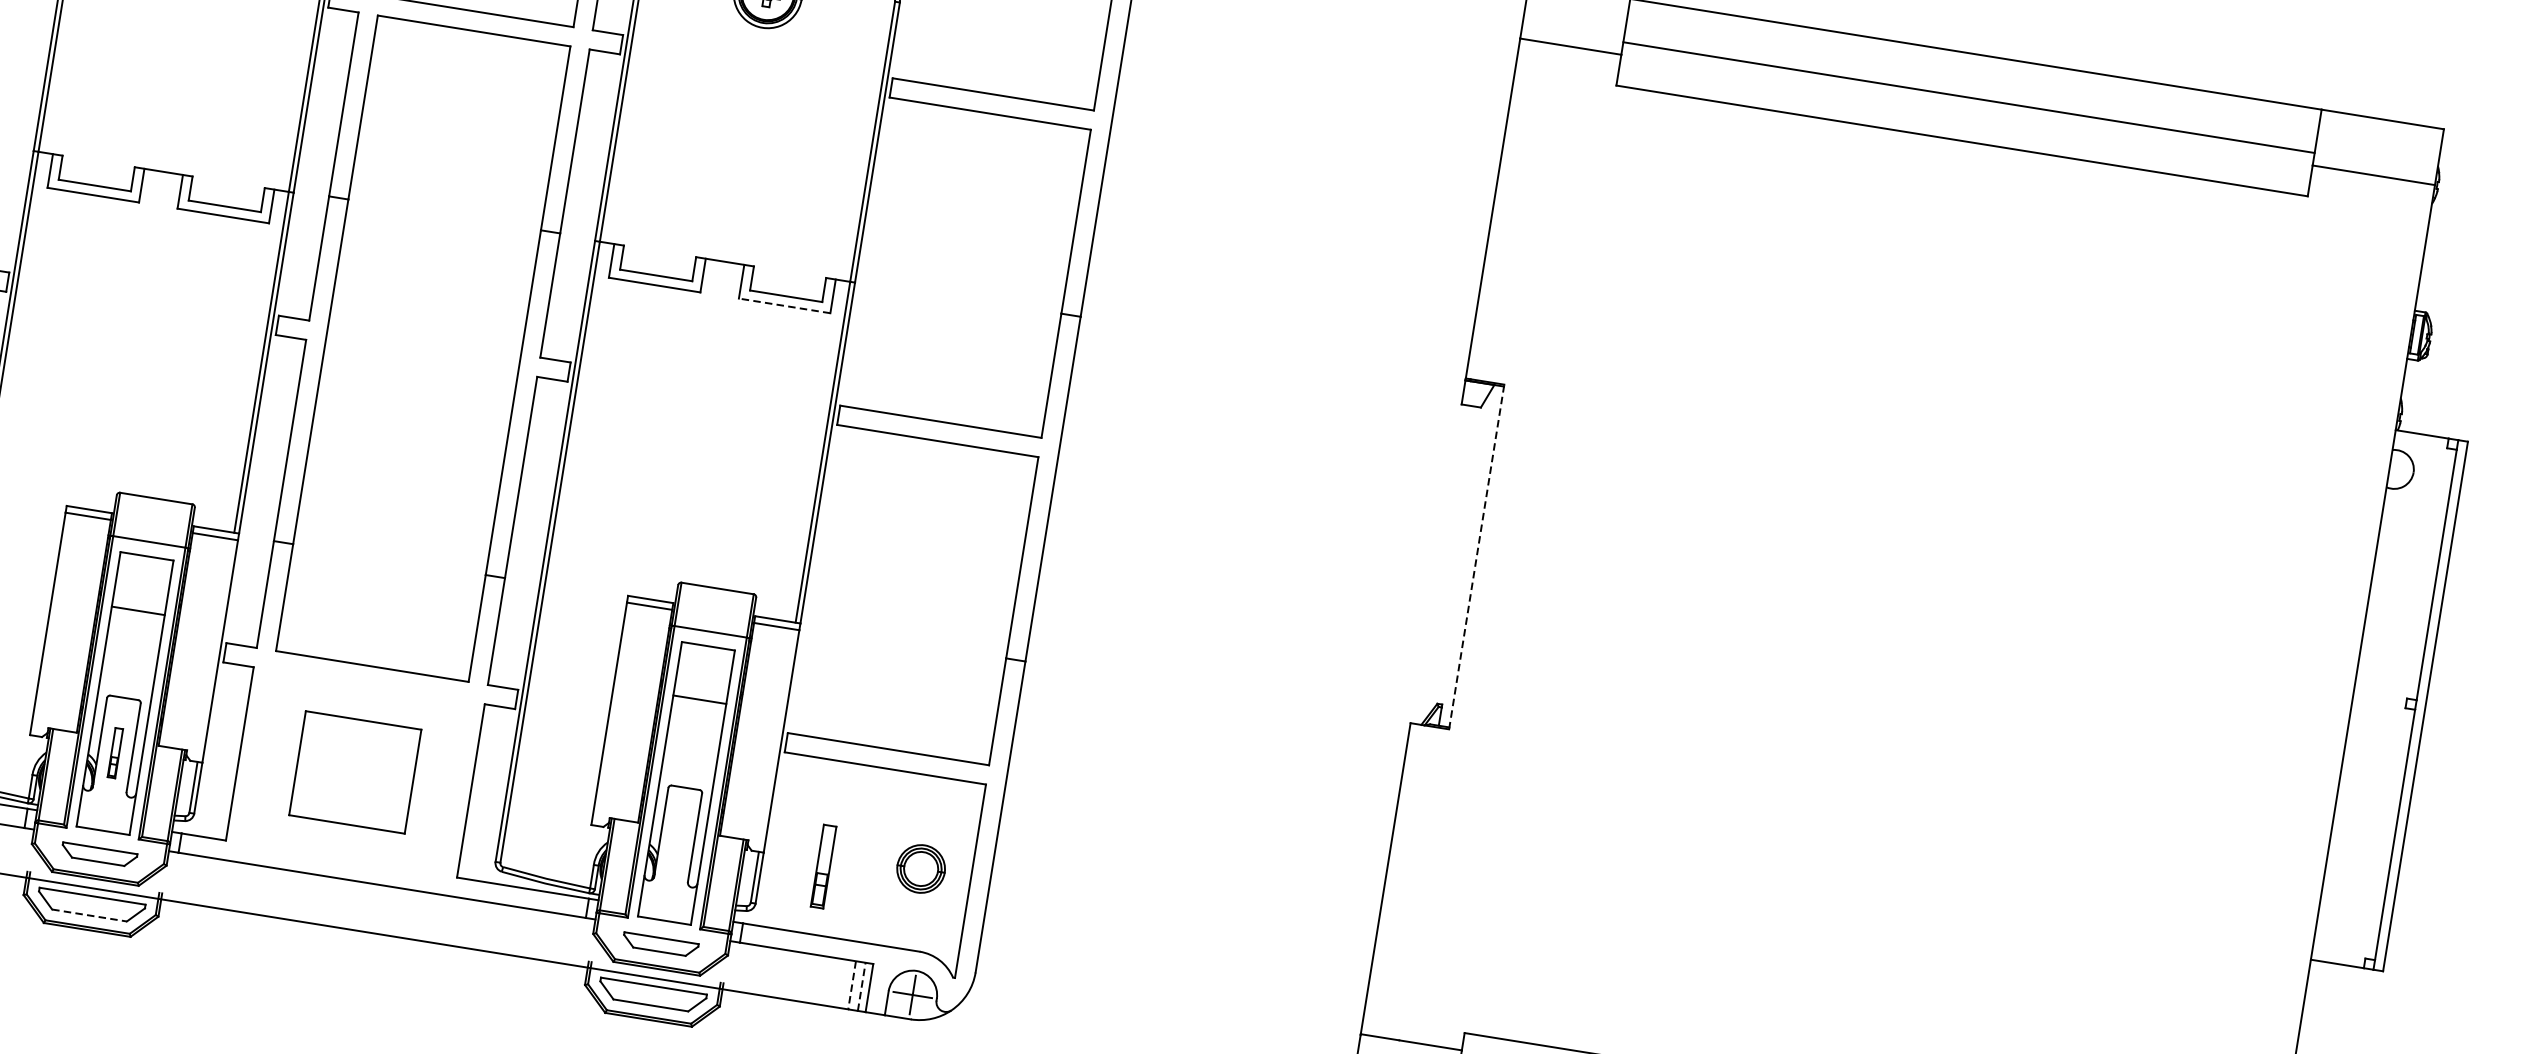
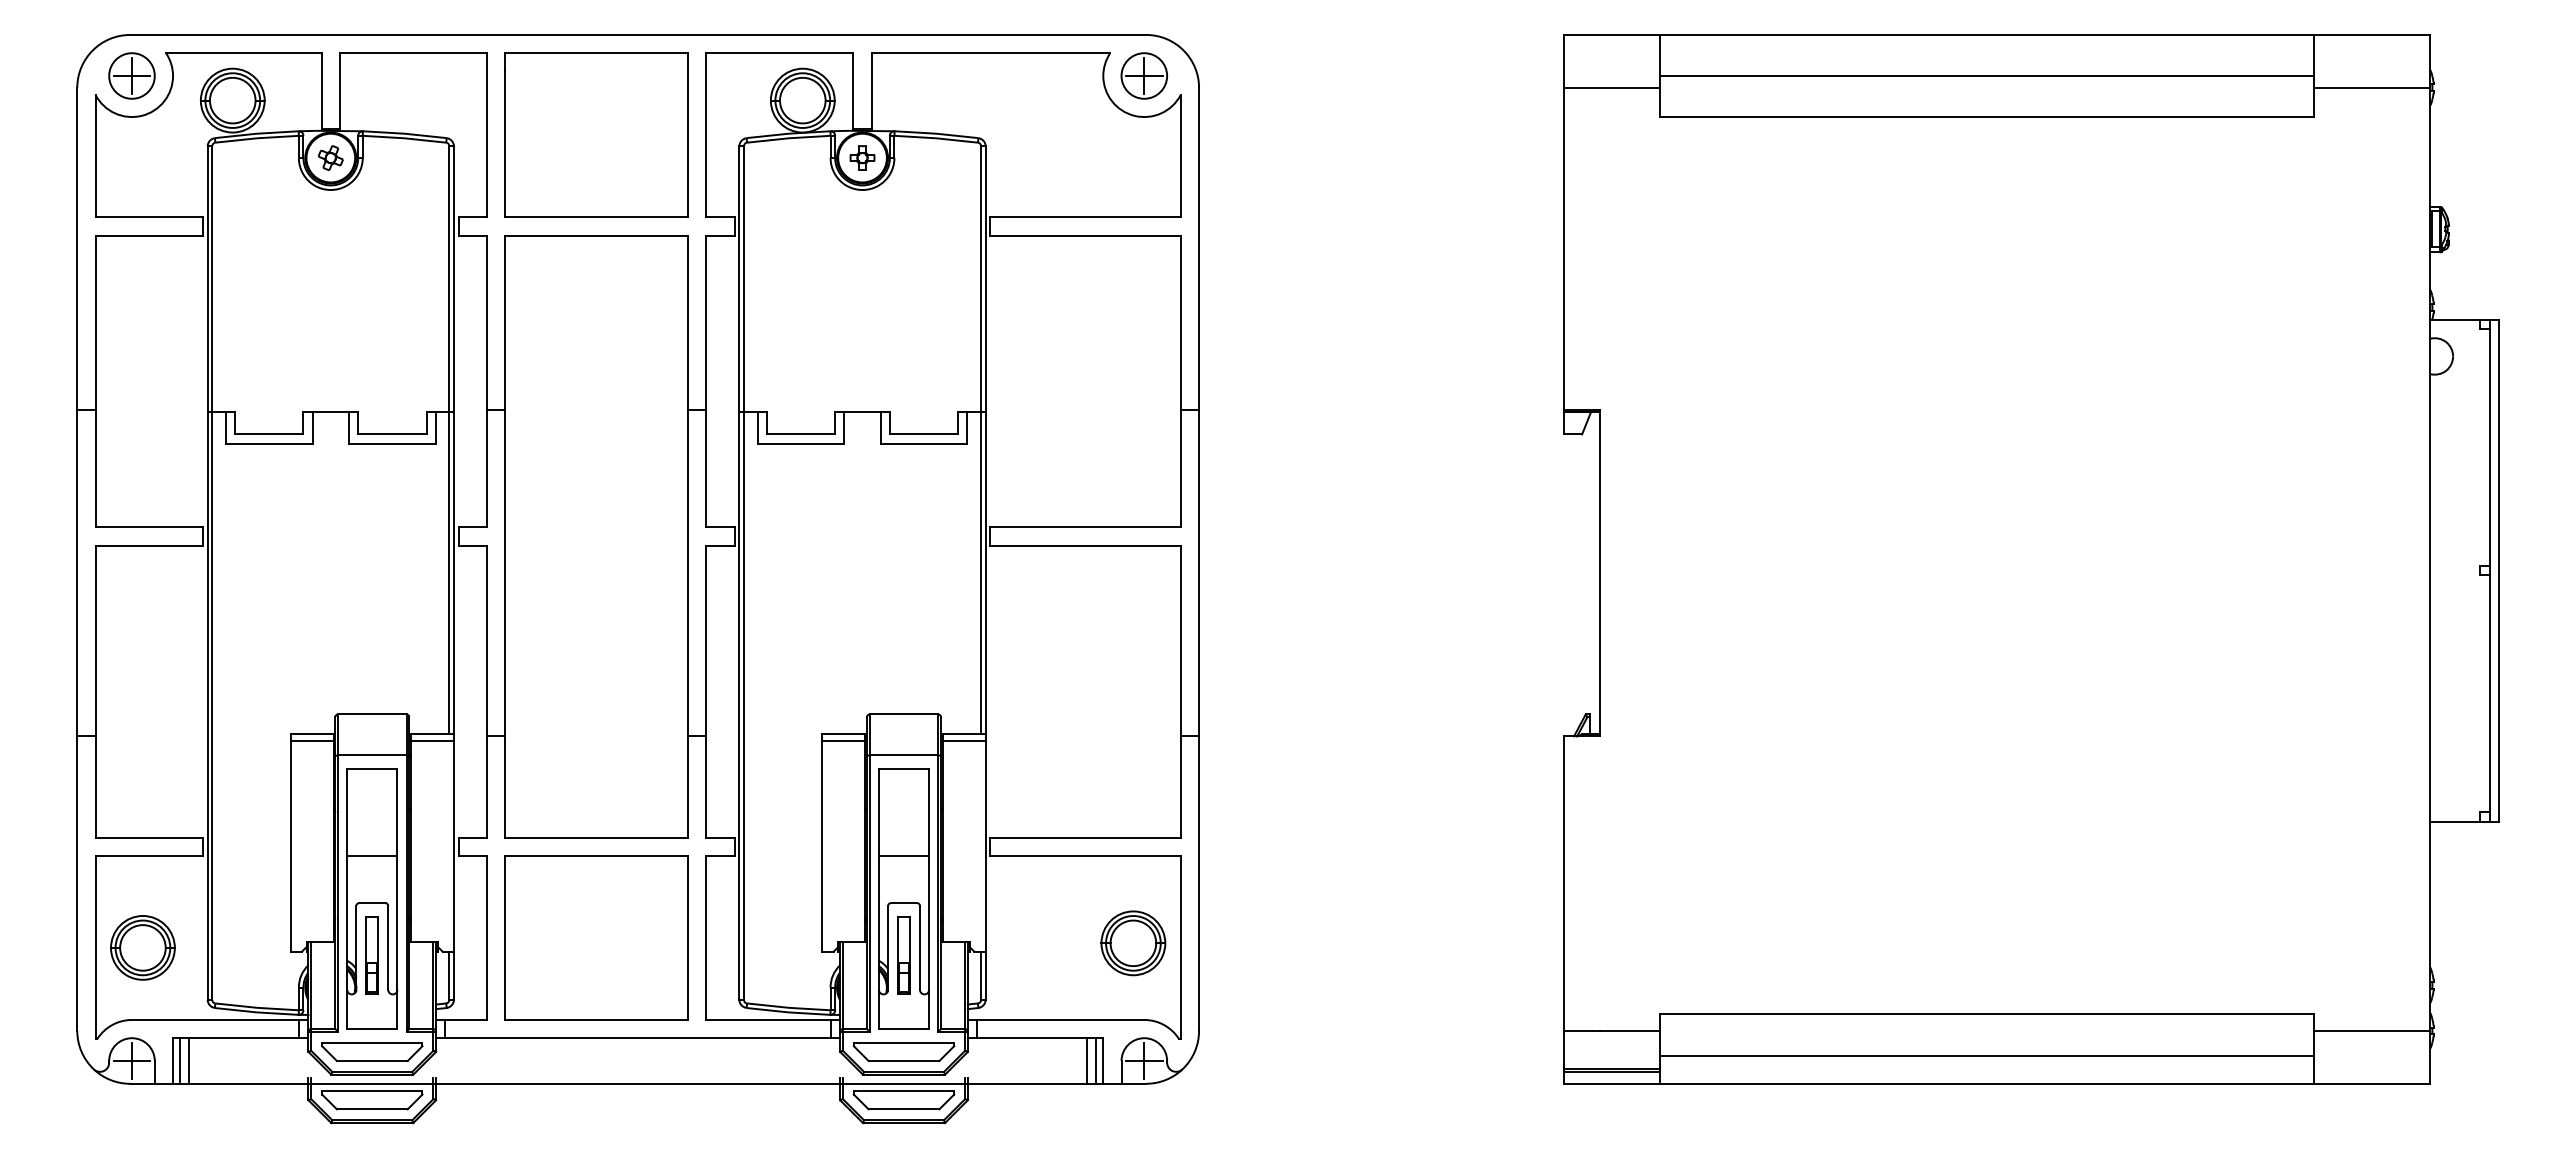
line: (784, 305) -> (923, 443), dashed -> solid
line: (1476, 556) -> (1600, 572), dashed -> solid
line: (138, 610) -> (372, 855), moved
line: (699, 699) -> (903, 855), moved
part: (114, 752) -> (371, 955), size x1.67
part: (355, 771) -> (596, 937), size x1.67
part: (99, 855) -> (372, 1052), size x1.43
part: (823, 866) -> (903, 955), moved
part: (921, 869) -> (1133, 943), size x1.43
line: (89, 915) -> (372, 1109), dashed -> solid
part: (659, 945) -> (903, 1052), size x1.43
line: (851, 985) -> (1086, 1061), dashed -> solid
line: (862, 987) -> (1096, 1061), dashed -> solid

